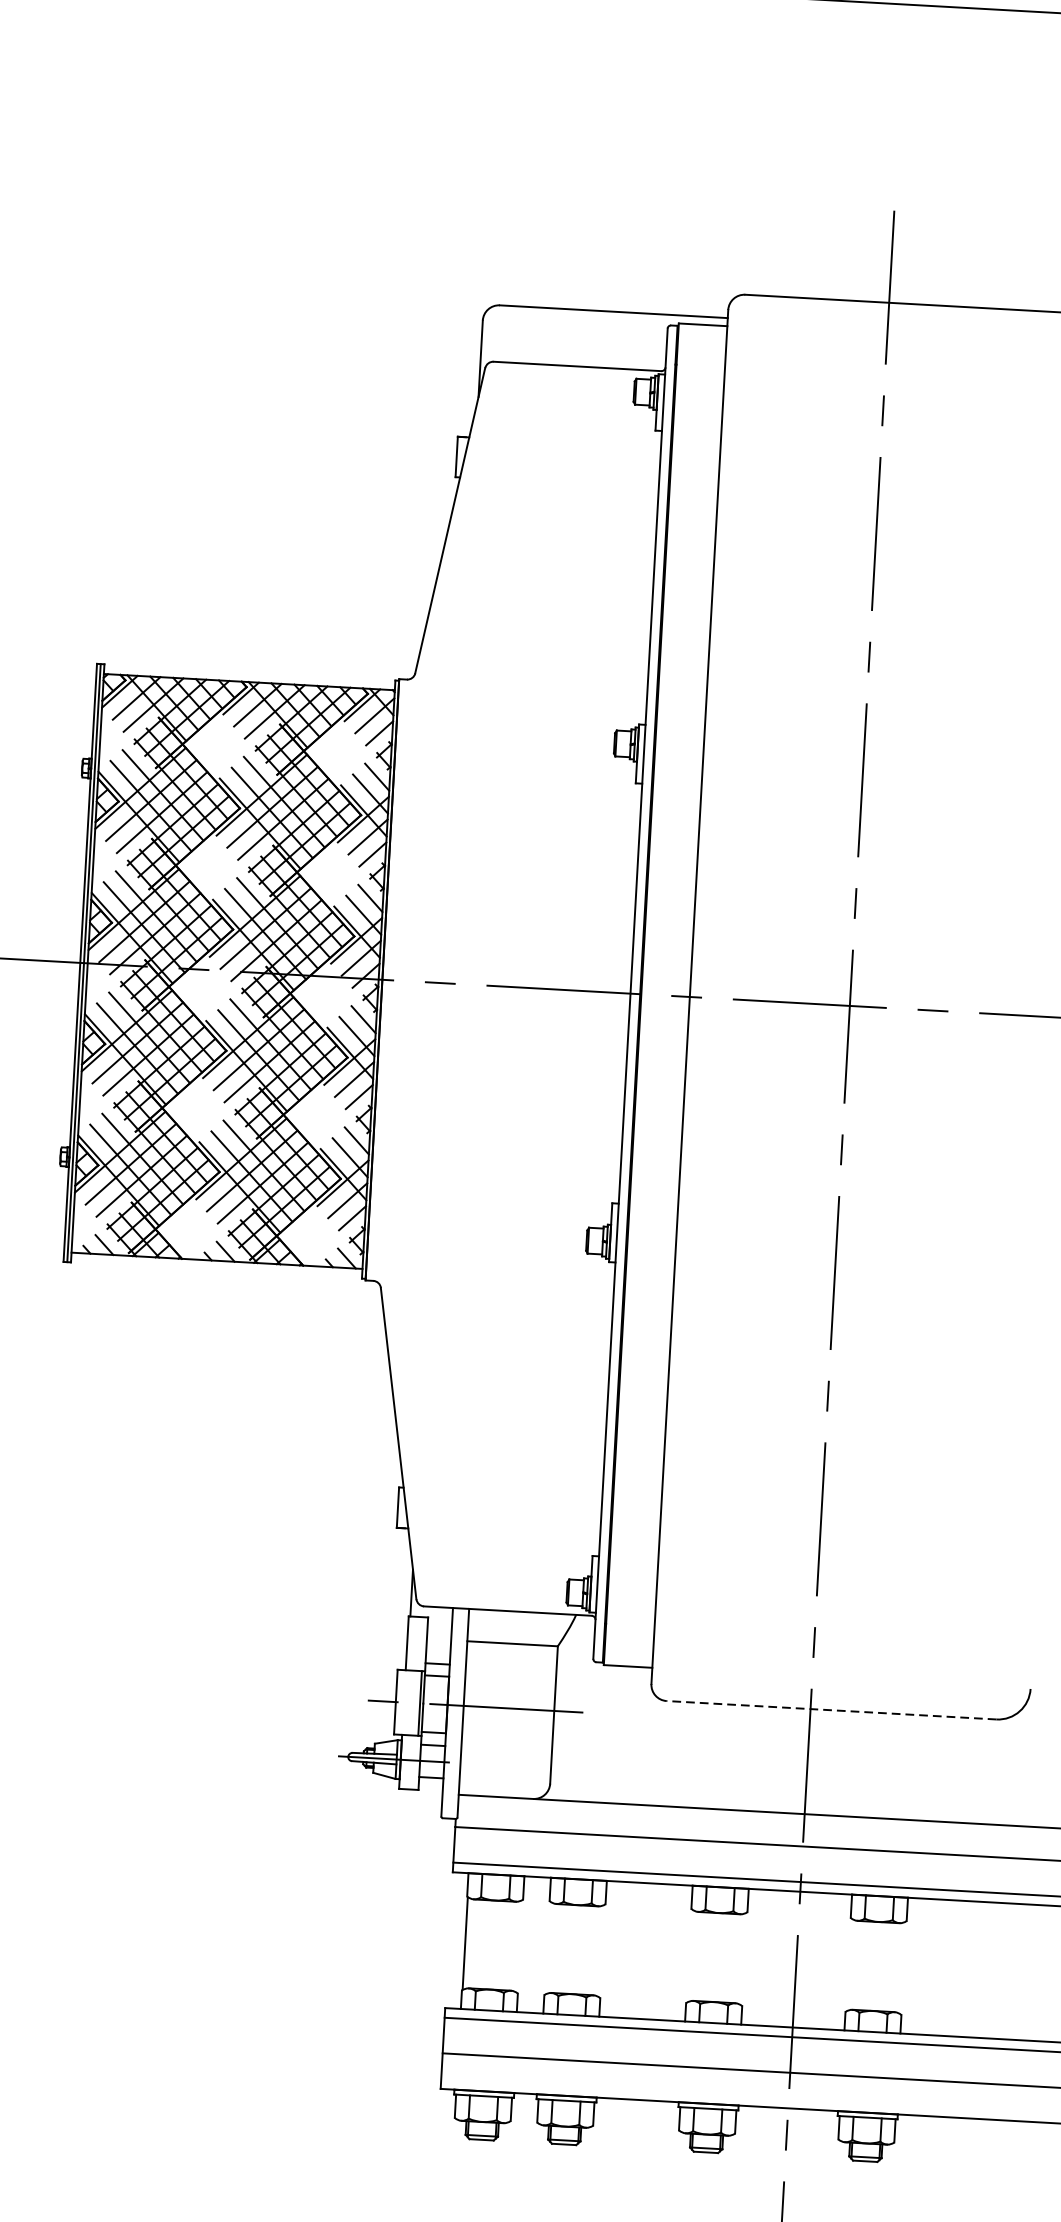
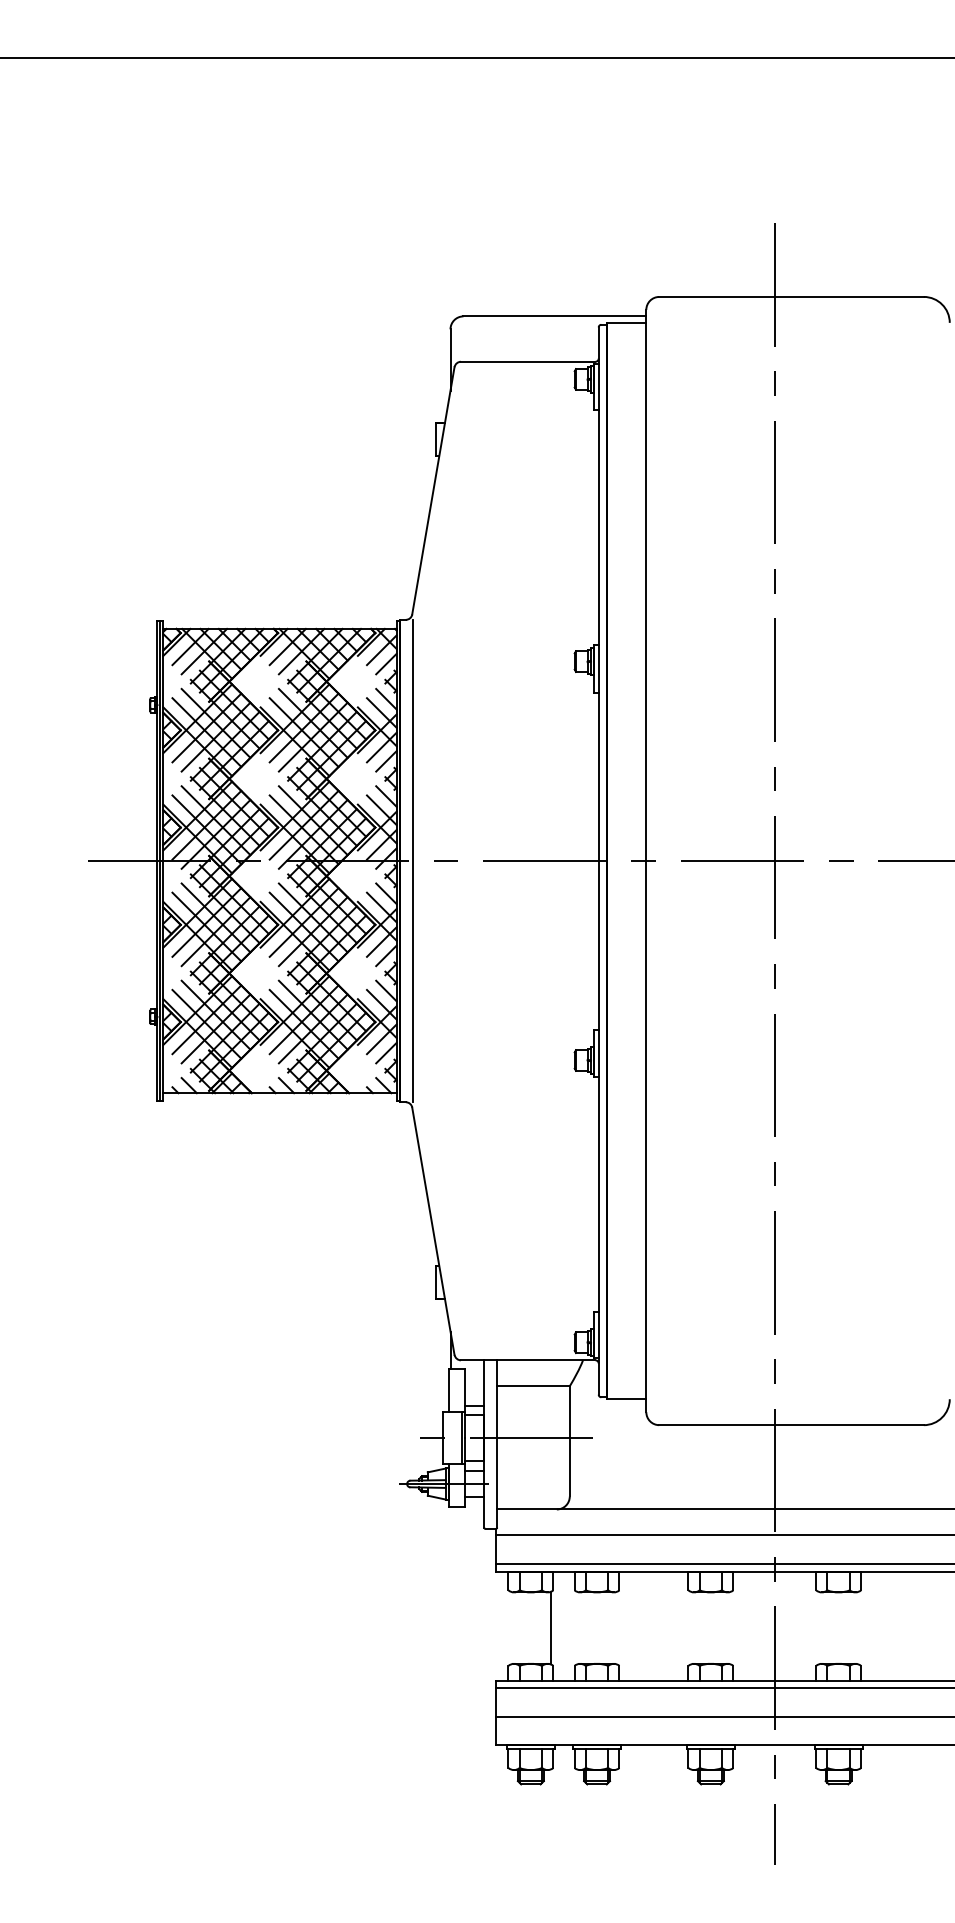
line: (398, 980) -> (412, 860), added
line: (831, 1710) -> (791, 1425), dashed -> solid
line: (465, 1942) -> (551, 1627), moved

